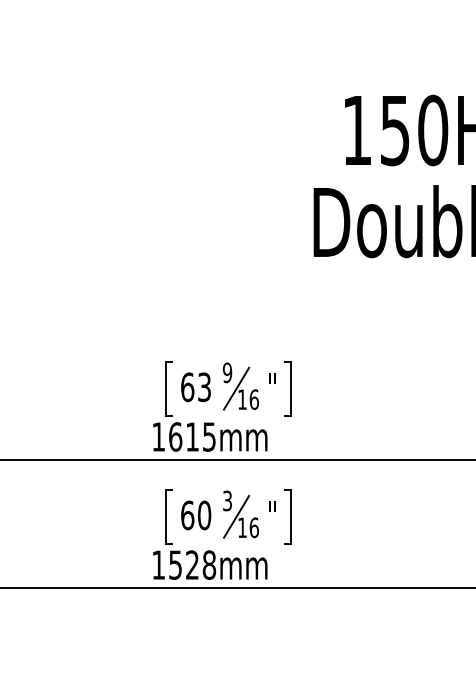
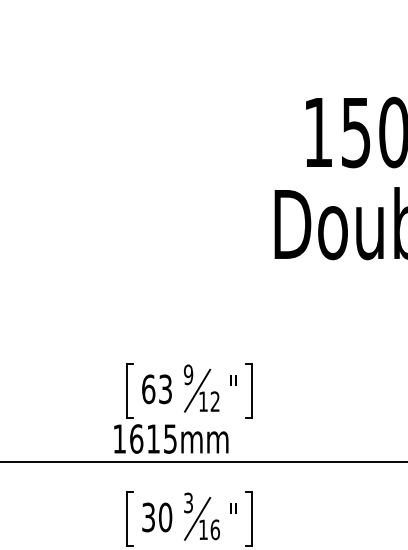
text: (253, 399) -> (214, 401), 16 -> 12
text: (187, 515) -> (148, 517), 60 -> 30

